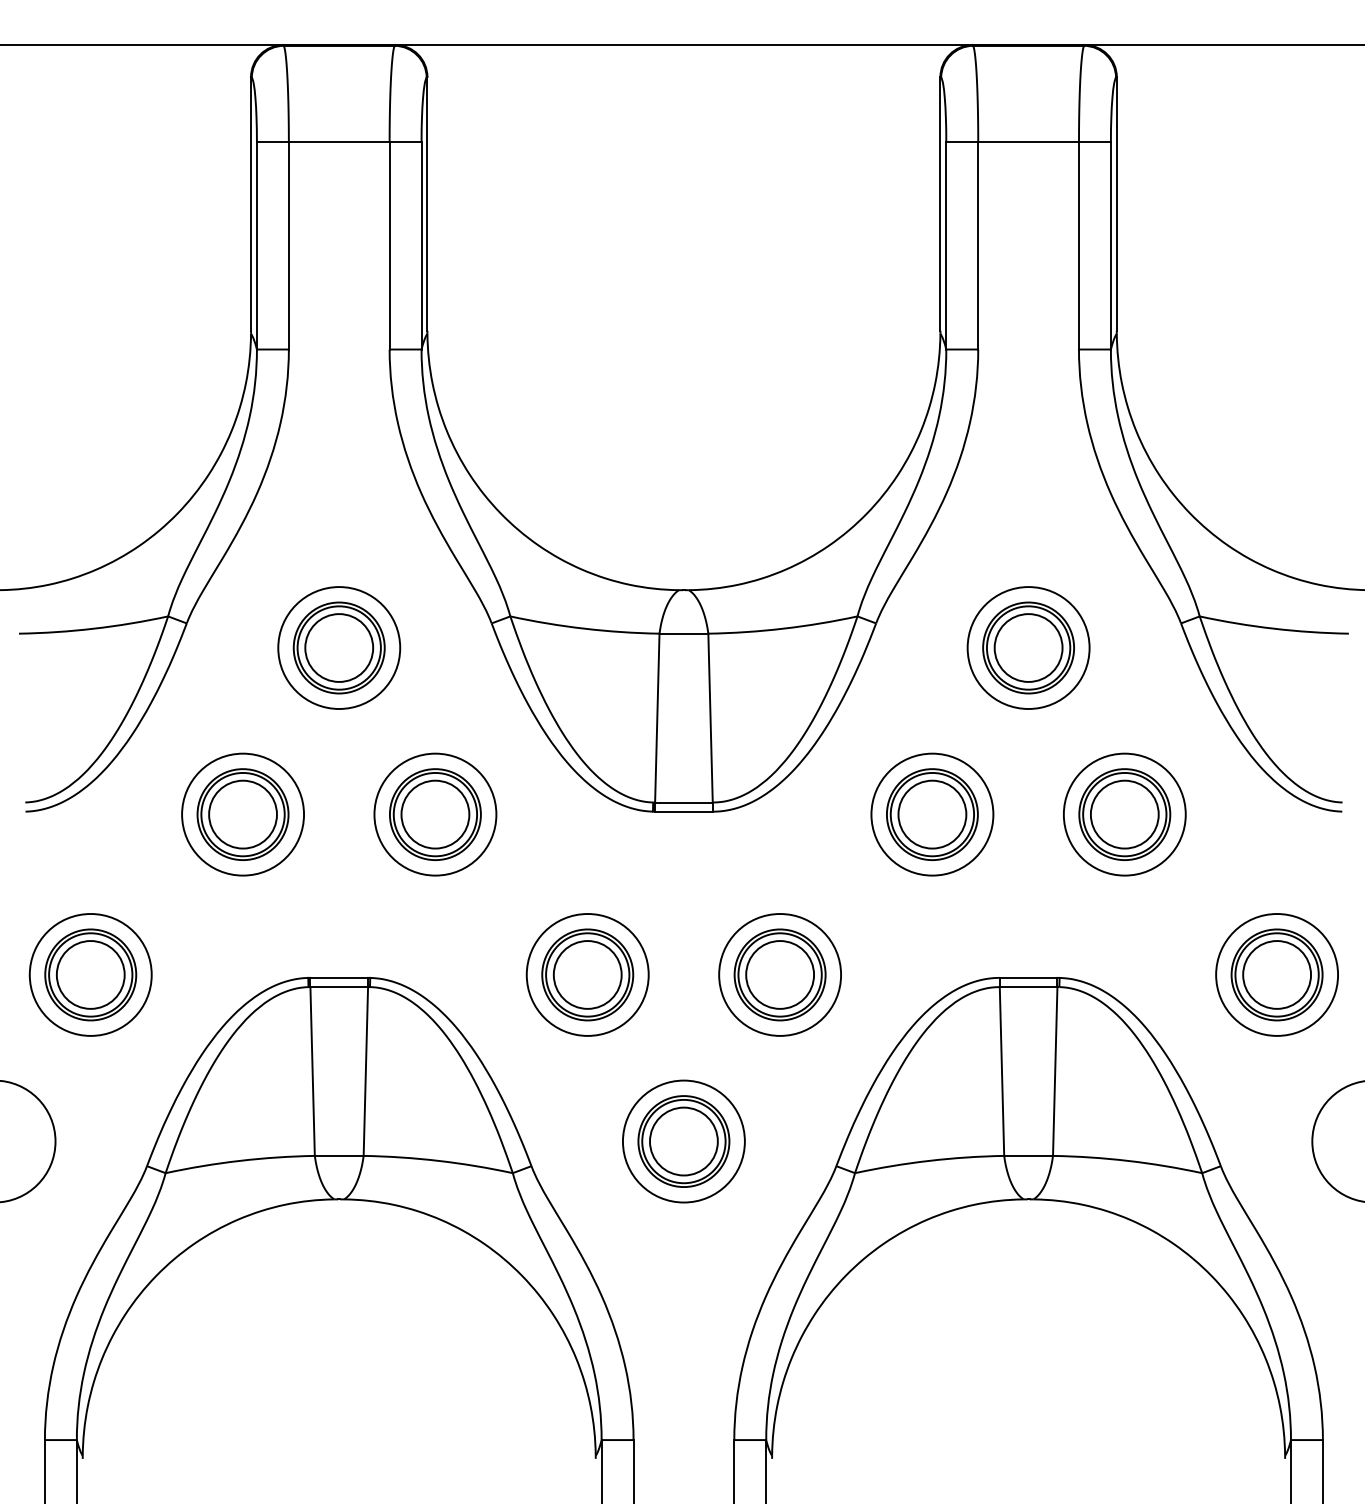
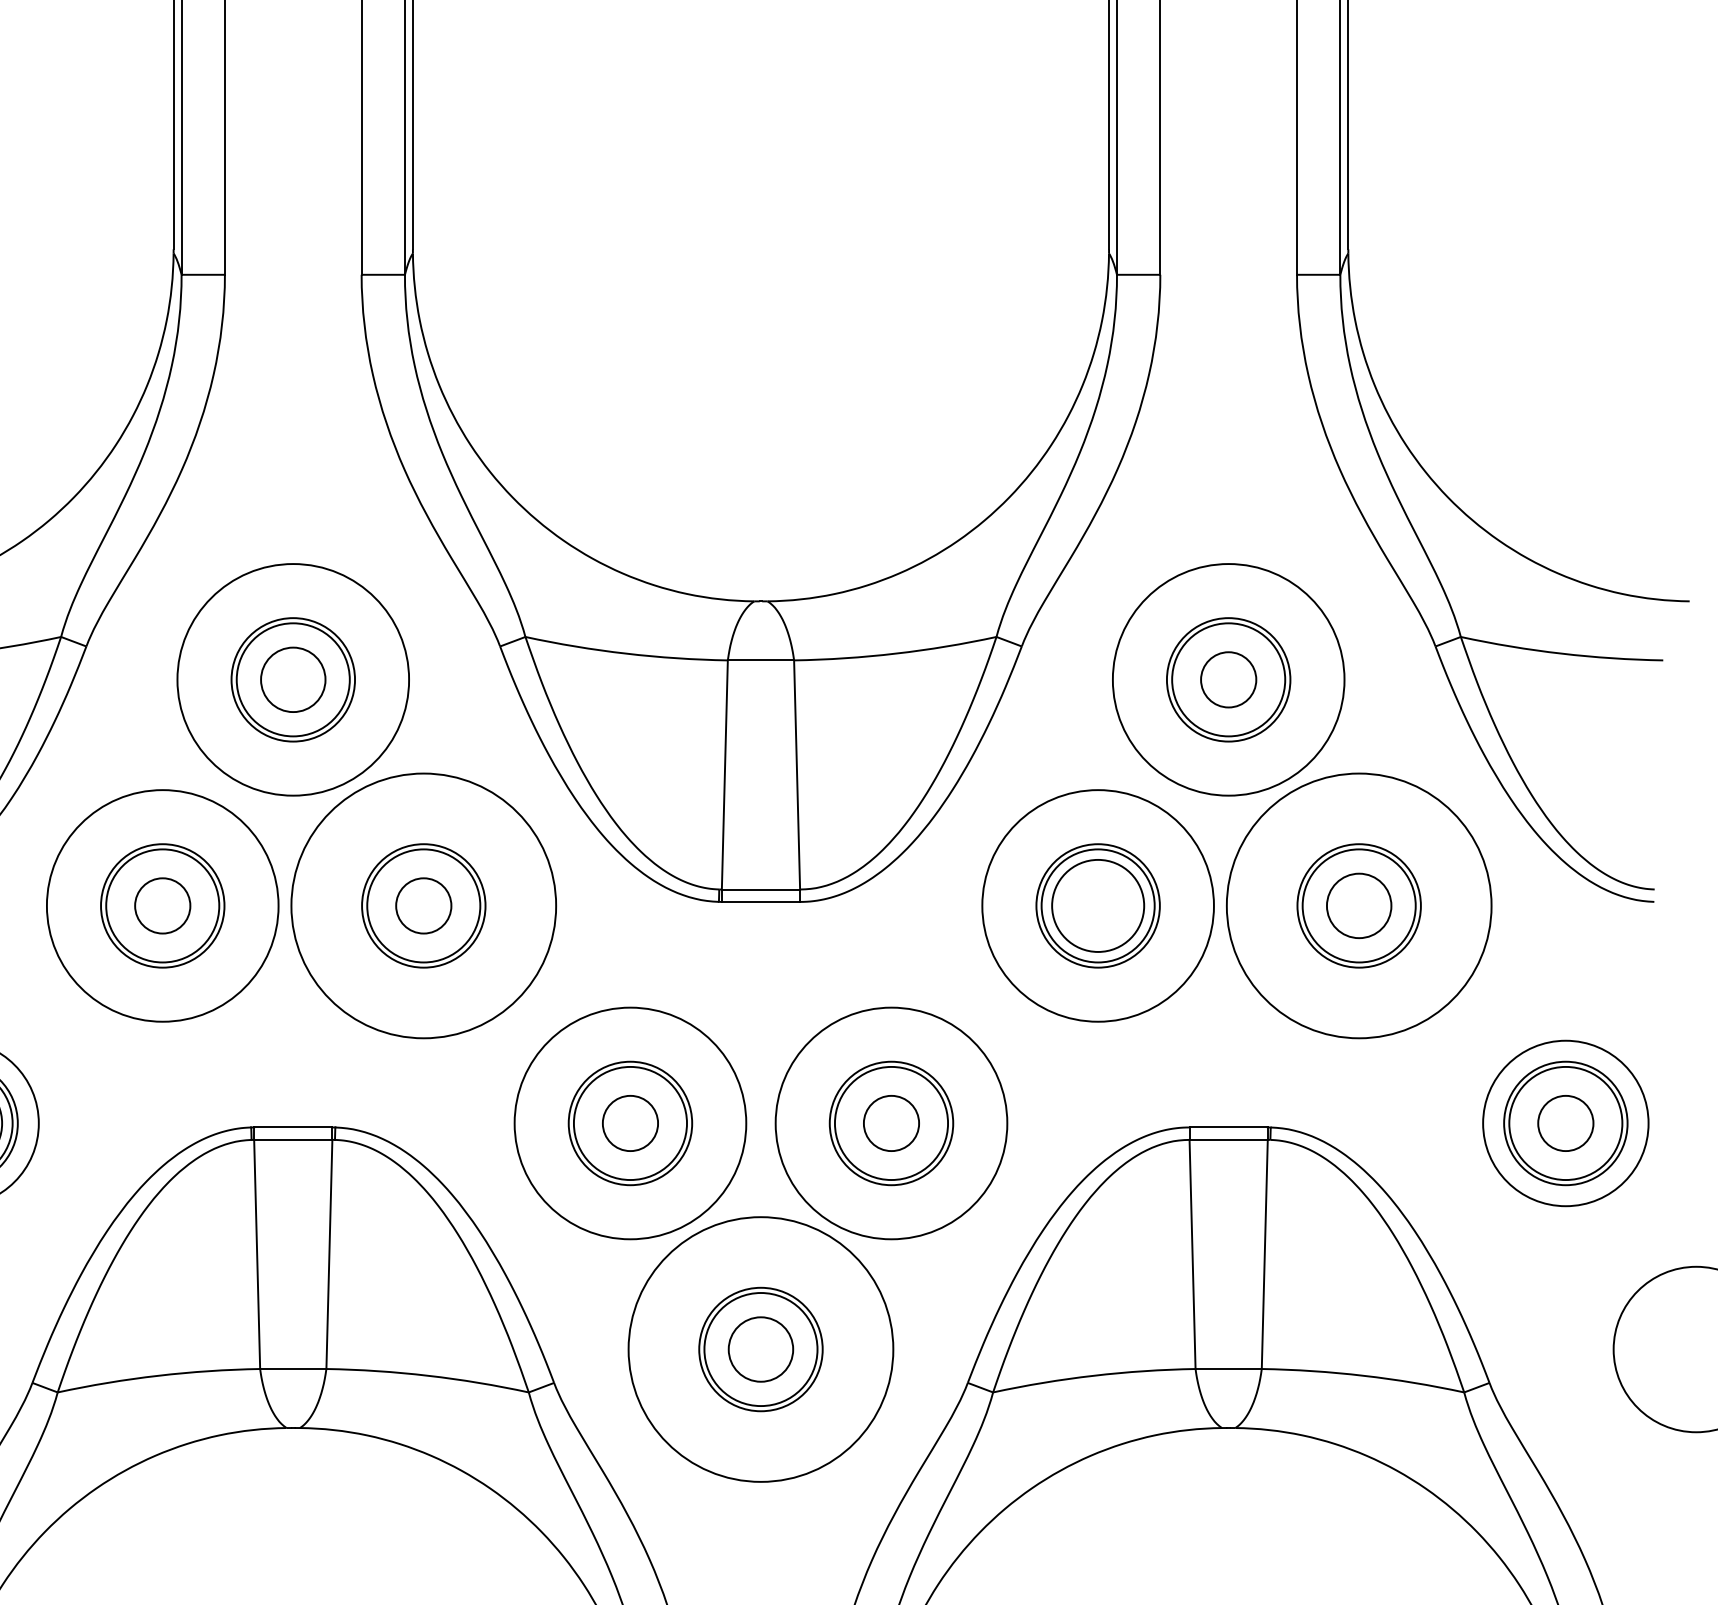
circle: (339, 647) -> (293, 679), size x0.7
circle: (339, 647) -> (293, 679), size x1.4
circle: (1028, 647) -> (1228, 679), size x0.6
circle: (1028, 647) -> (1228, 679), size x1.4
circle: (242, 814) -> (162, 905), size x0.6
circle: (243, 814) -> (163, 905), size x1.4
circle: (435, 814) -> (423, 905), size x0.6
circle: (435, 814) -> (423, 905), size x1.6
circle: (932, 814) -> (1098, 905), size x1.4
circle: (1124, 814) -> (1358, 905), size x0.7
circle: (1124, 814) -> (1358, 905), size x1.6
circle: (587, 974) -> (630, 1122), size x0.6
circle: (587, 974) -> (630, 1122), size x1.4
circle: (780, 974) -> (892, 1122), size x0.6
circle: (780, 974) -> (892, 1122), size x1.4
circle: (1277, 974) -> (1566, 1122), size x0.6
circle: (683, 1141) -> (760, 1349), size x0.7
circle: (683, 1141) -> (760, 1349), size x1.6

